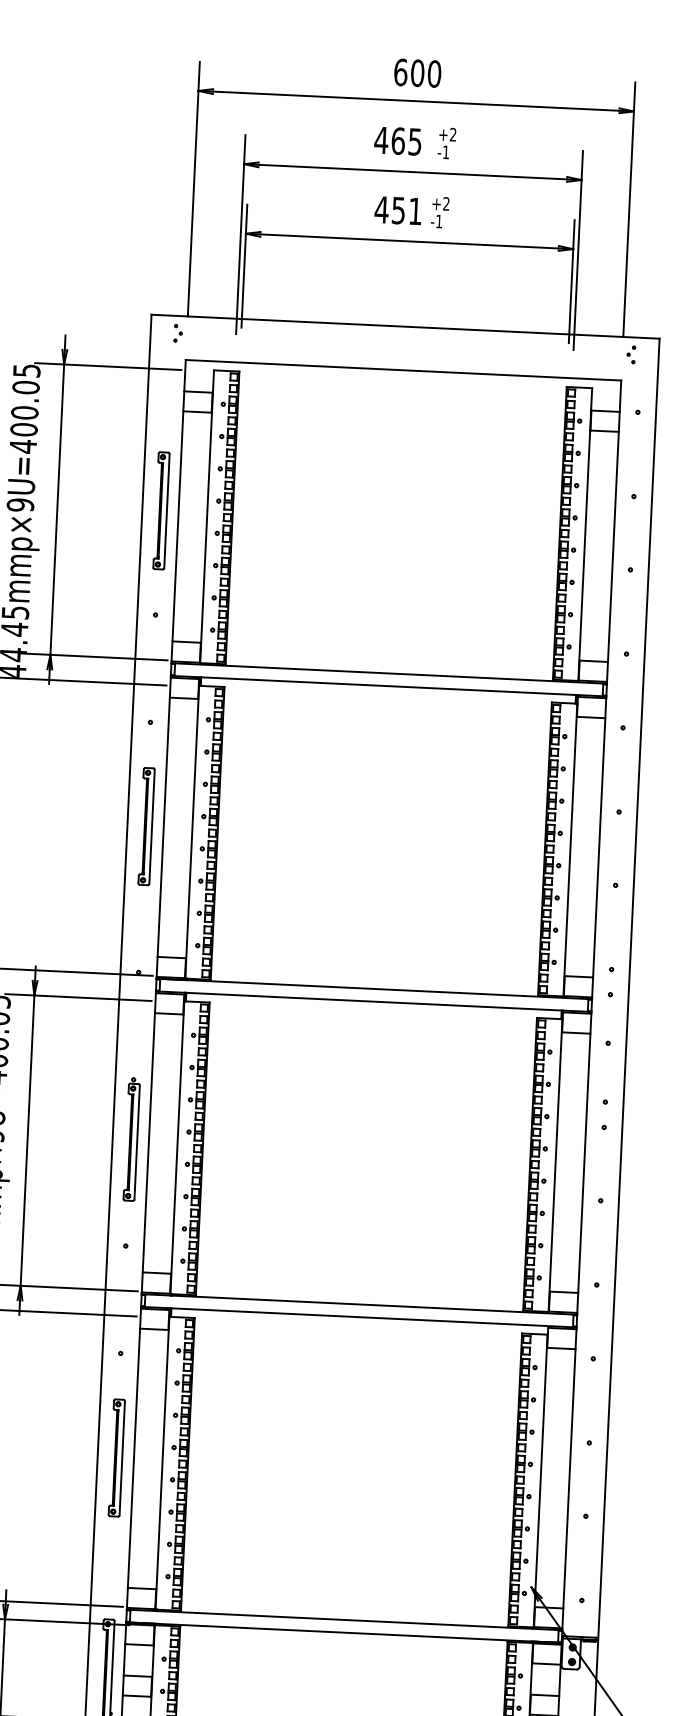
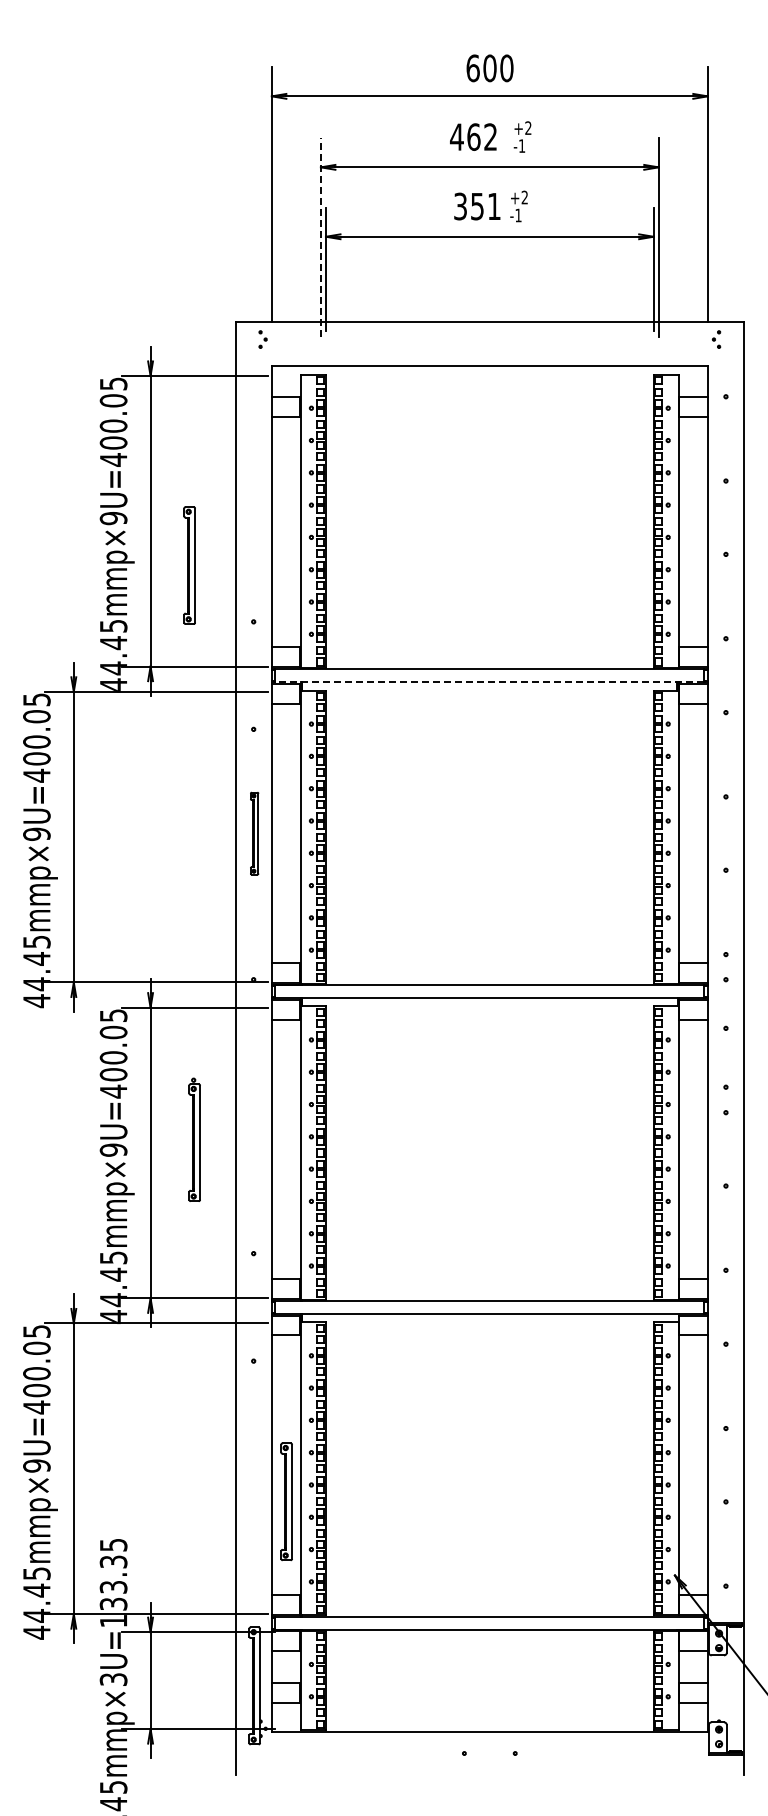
text: (414, 141) -> (490, 136), 465 -> 462
text: (381, 209) -> (460, 206), 451 -> 351
line: (240, 234) -> (320, 237), solid -> dashed
part: (161, 510) -> (189, 565), moved
line: (388, 685) -> (489, 681), solid -> dashed
part: (146, 826) -> (254, 833), size x0.7
part: (131, 1139) -> (194, 1139), moved
part: (116, 1457) -> (286, 1501), moved

